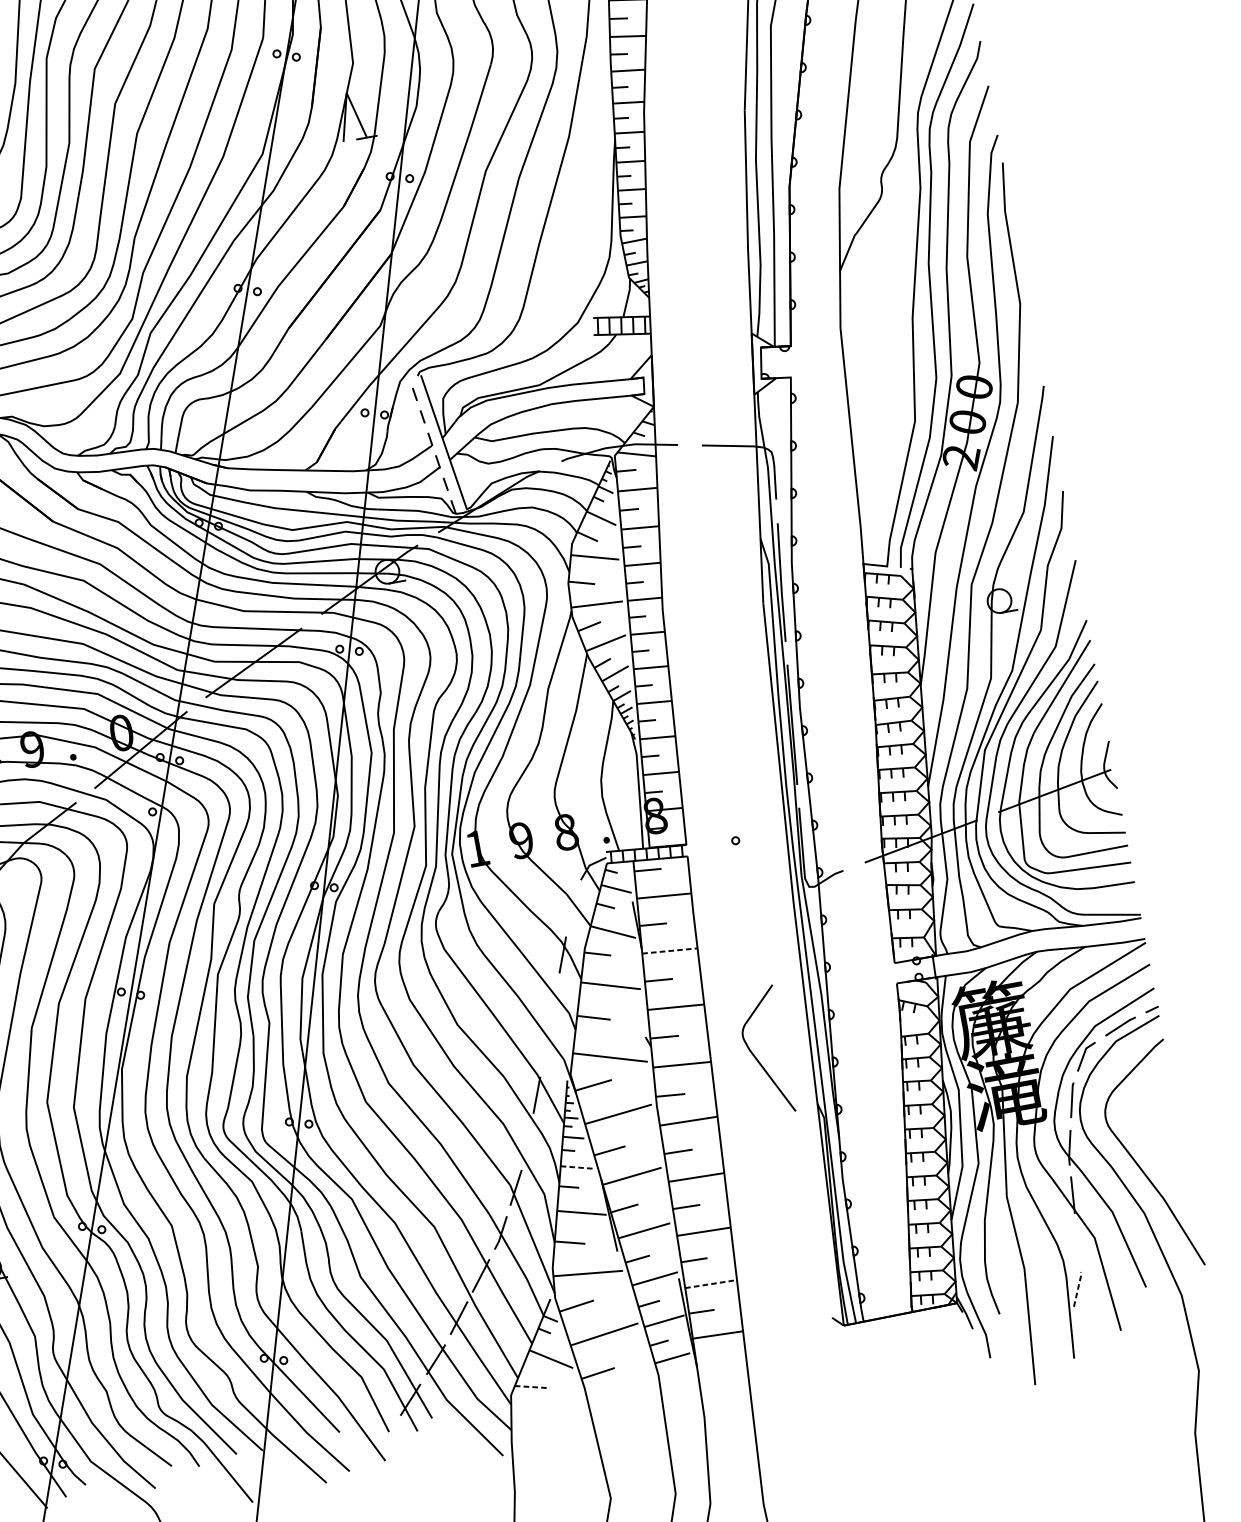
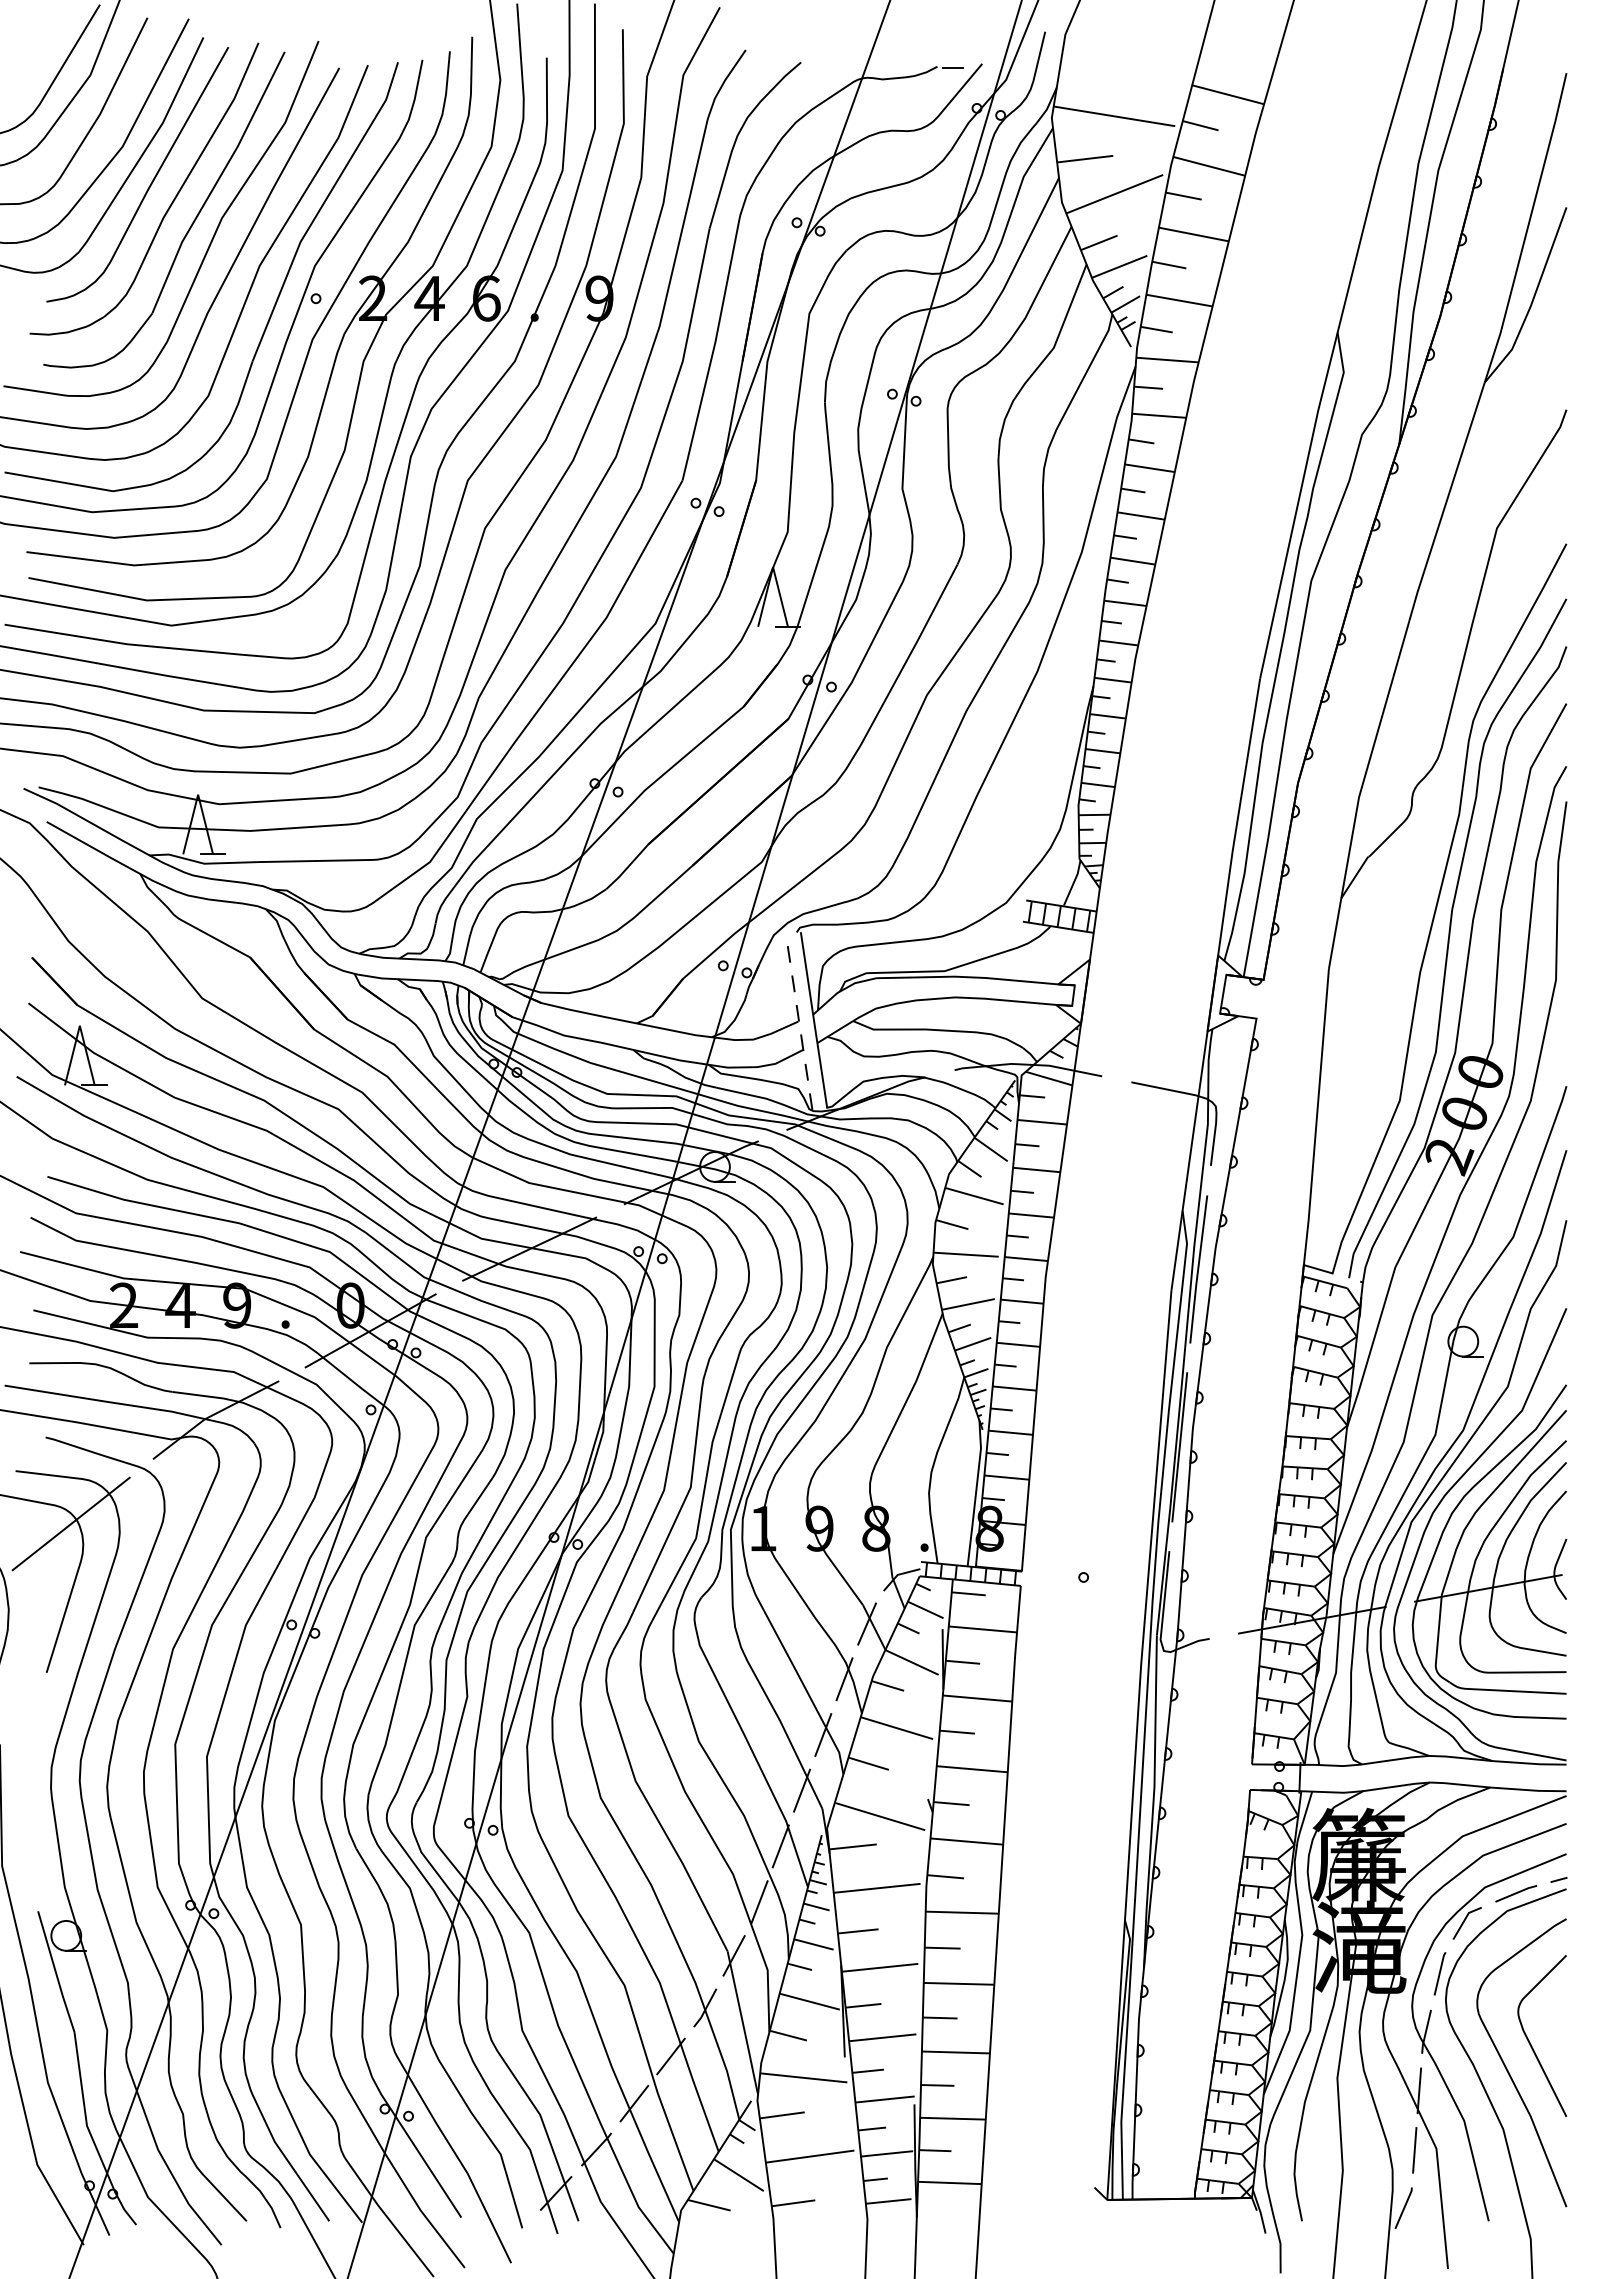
line: (572, 908) -> (866, 1623), added
line: (669, 950) -> (977, 1698), dashed -> solid
line: (554, 1001) -> (823, 1734), added
line: (545, 1048) -> (802, 1790), added
curve: (756, 1058) -> (1530, 2042), moved
line: (528, 1141) -> (759, 1901), added
line: (577, 1167) -> (814, 1944), dashed -> solid
line: (1077, 1242) -> (1414, 2150), added
line: (710, 1284) -> (952, 2118), dashed -> solid
line: (1078, 1288) -> (1404, 2207), dashed -> solid
line: (532, 1387) -> (709, 2205), dashed -> solid

